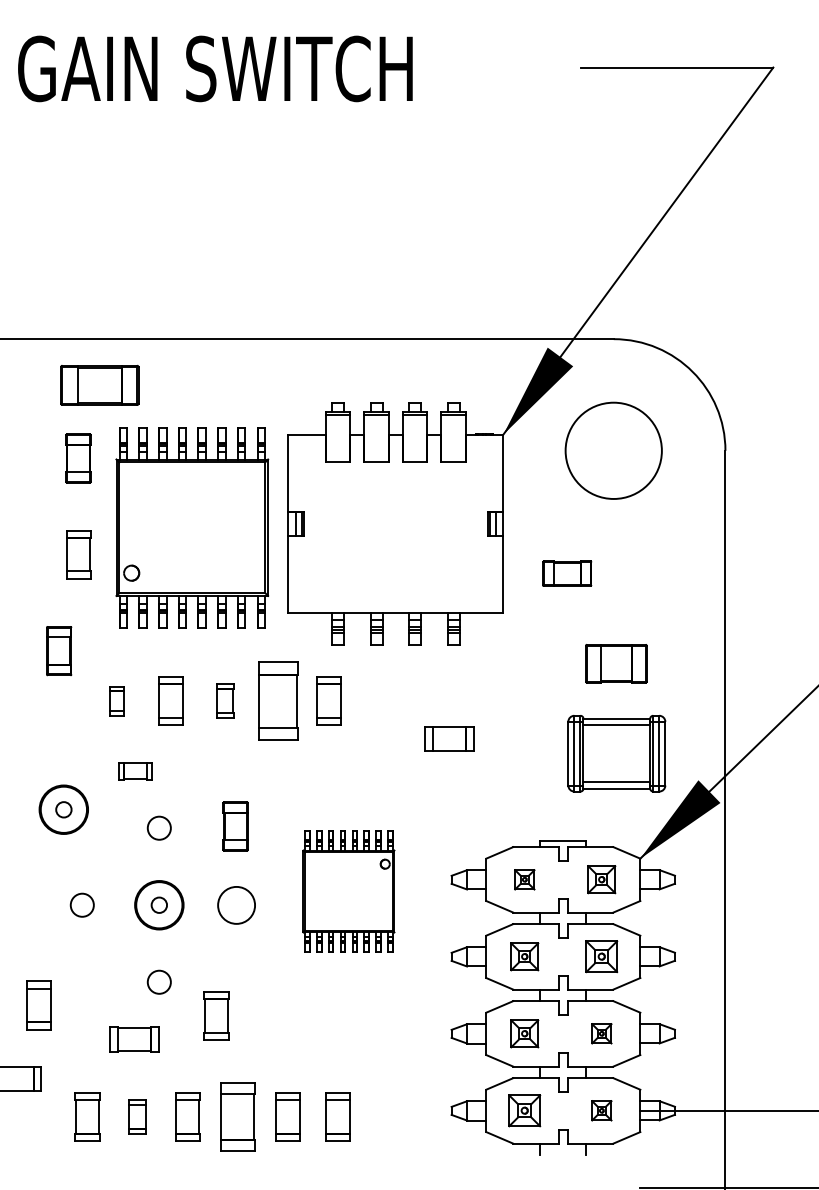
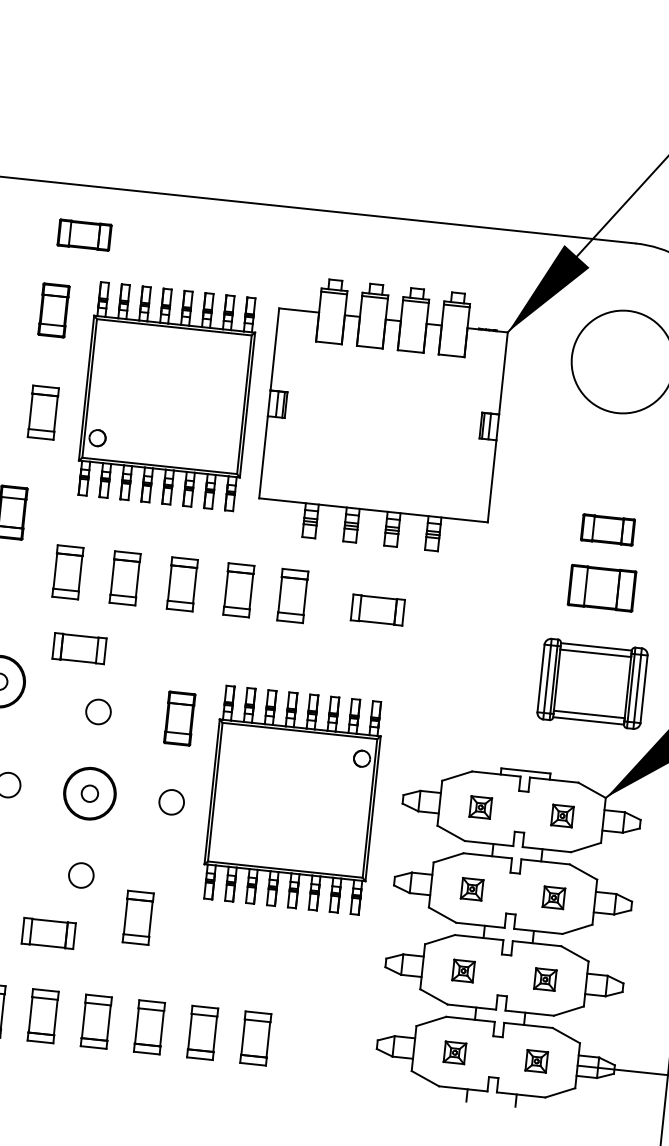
part: (99, 385) -> (84, 235), size x0.62
part: (567, 573) -> (608, 529), moved
part: (116, 700) -> (67, 571), size x1.67
part: (224, 700) -> (181, 583), size x1.43
part: (277, 700) -> (238, 589), size x0.62
part: (449, 738) -> (377, 609), moved
part: (135, 770) -> (79, 648), size x1.43
part: (601, 879) -> (562, 815), size x0.71
part: (348, 891) -> (292, 800), size x1.67
circle: (235, 904) -> (170, 801), size x0.62
part: (524, 956) -> (471, 888), size x0.71
part: (601, 956) -> (553, 897), size x0.62
part: (524, 1033) -> (463, 970), size x0.71
part: (524, 1110) -> (454, 1052), size x0.62
part: (137, 1116) -> (43, 1015), size x1.43
part: (237, 1116) -> (149, 1026), size x0.71

